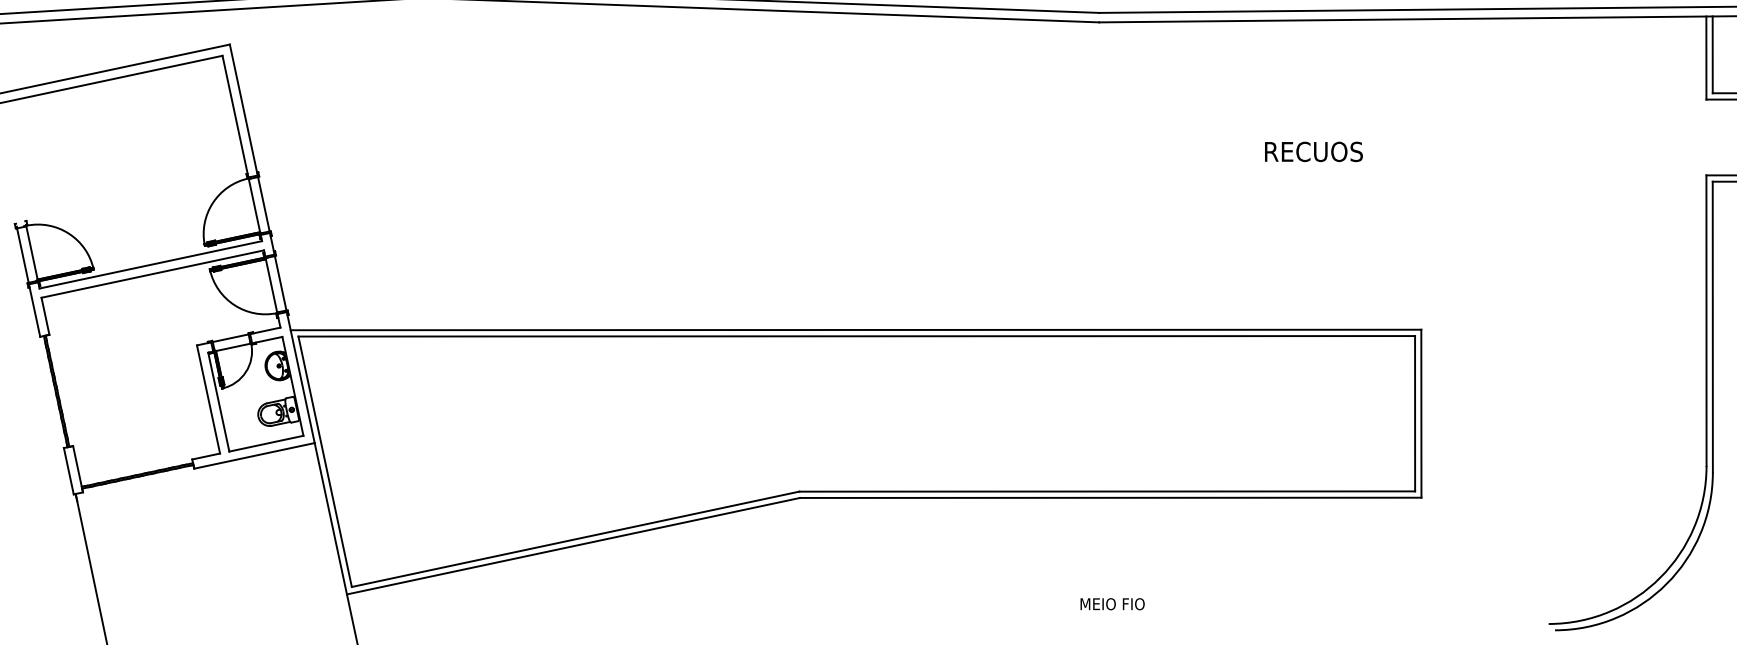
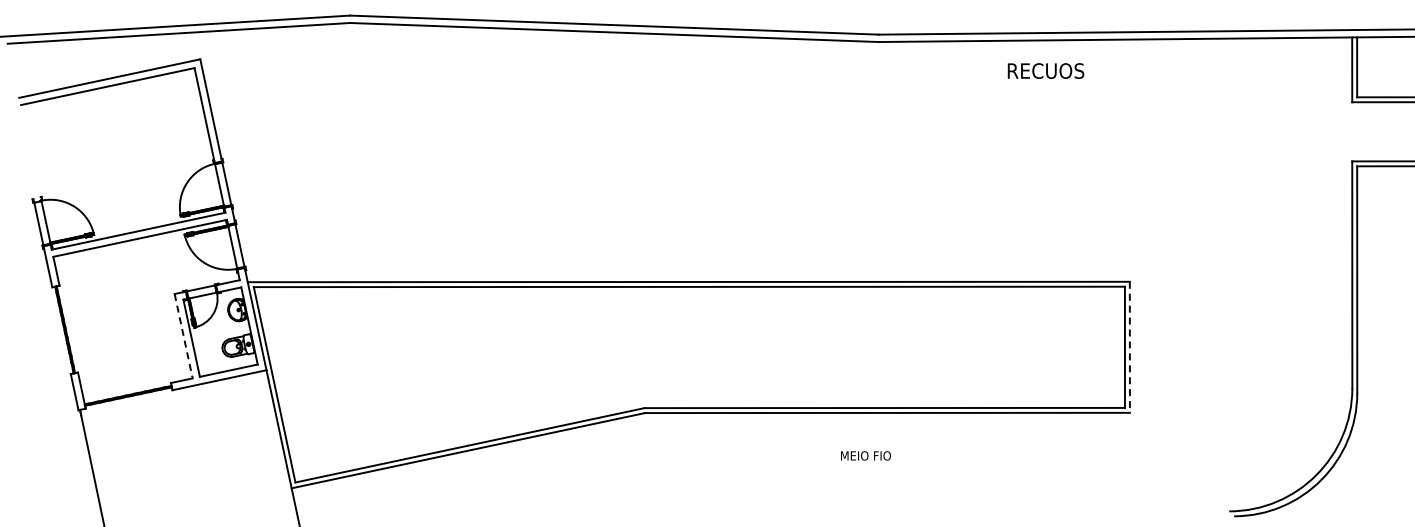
text: (1313, 151) -> (1045, 70), moved
line: (208, 399) -> (183, 336), solid -> dashed
line: (1420, 413) -> (1129, 347), solid -> dashed
text: (1111, 603) -> (865, 455), moved

